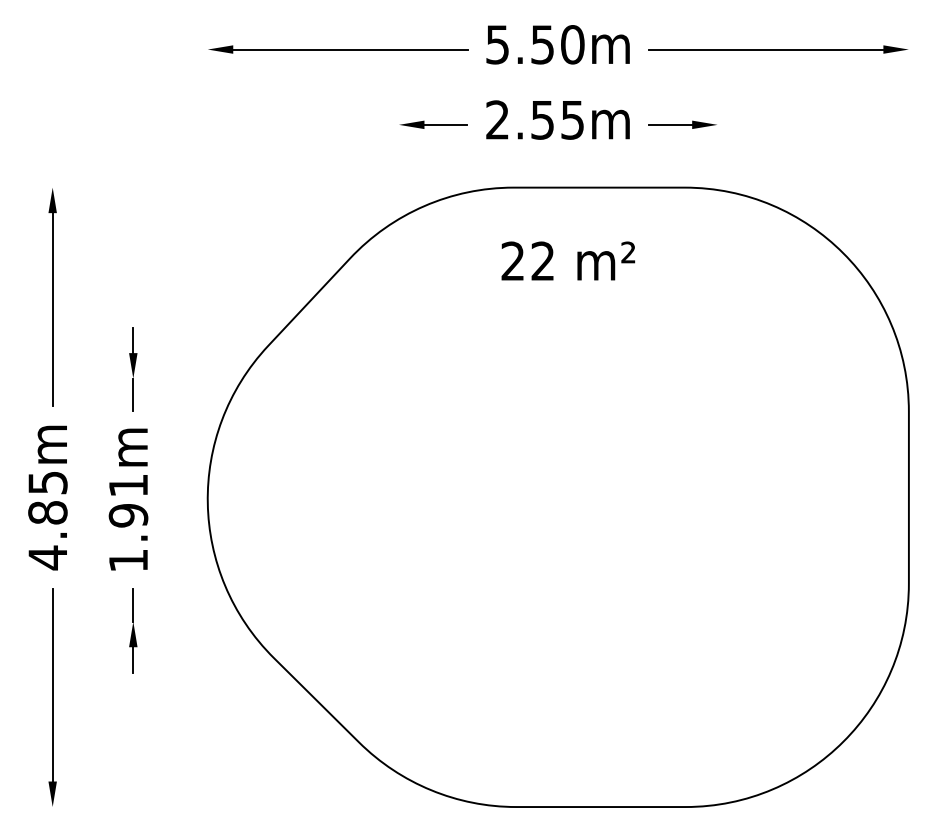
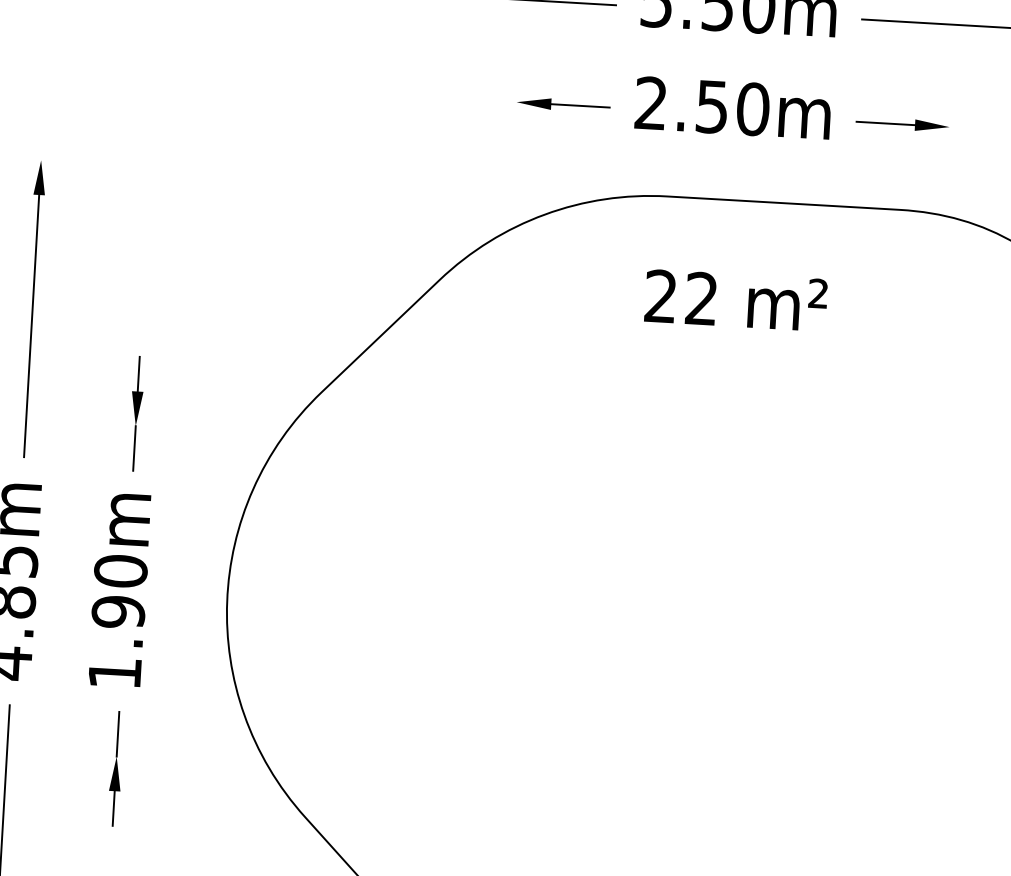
text: (572, 119) -> (752, 108), 2.55m -> 2.50m
text: (128, 485) -> (120, 571), 1.91m -> 1.90m

